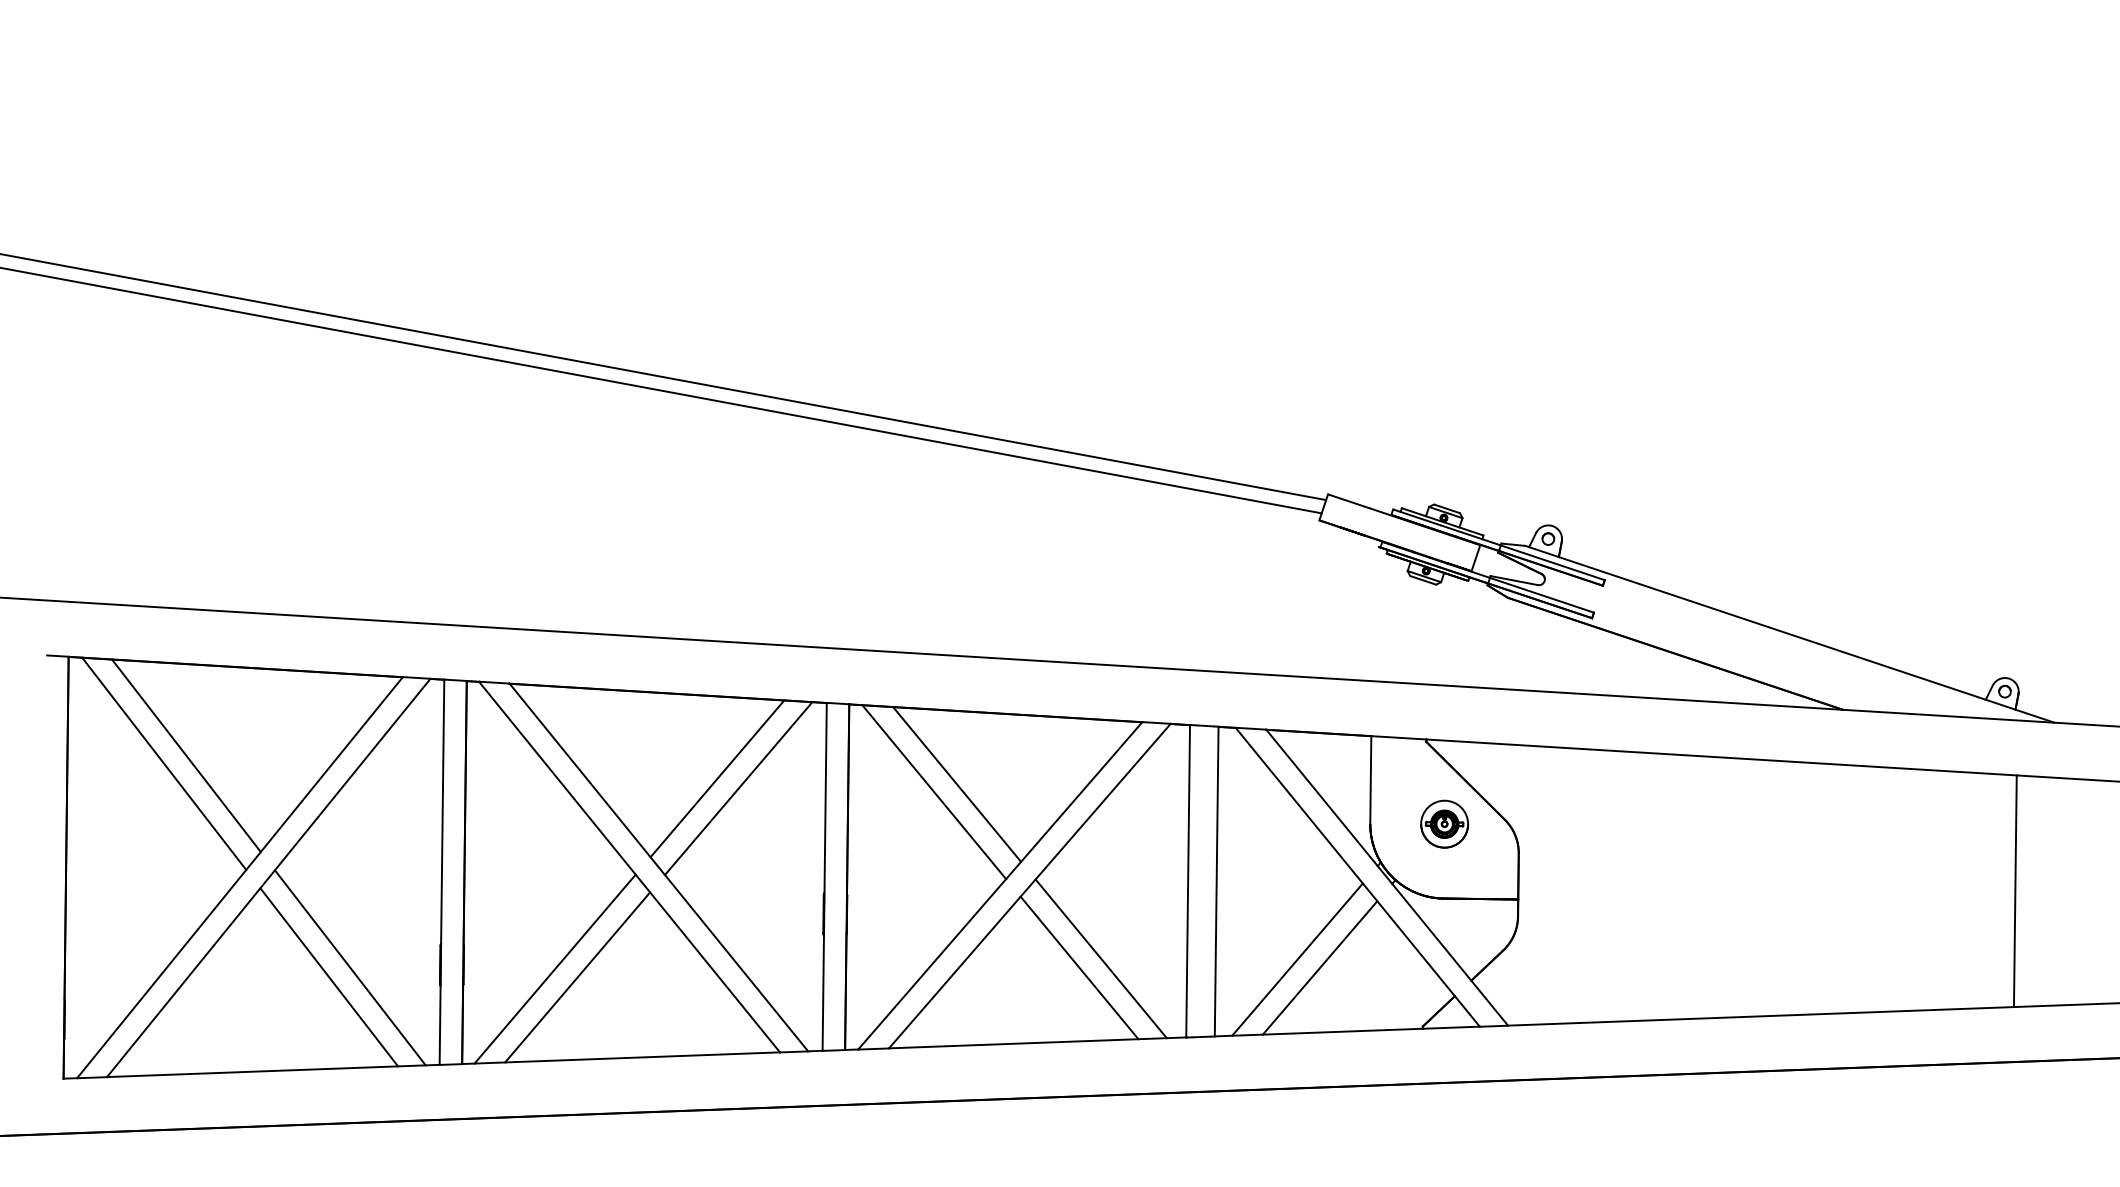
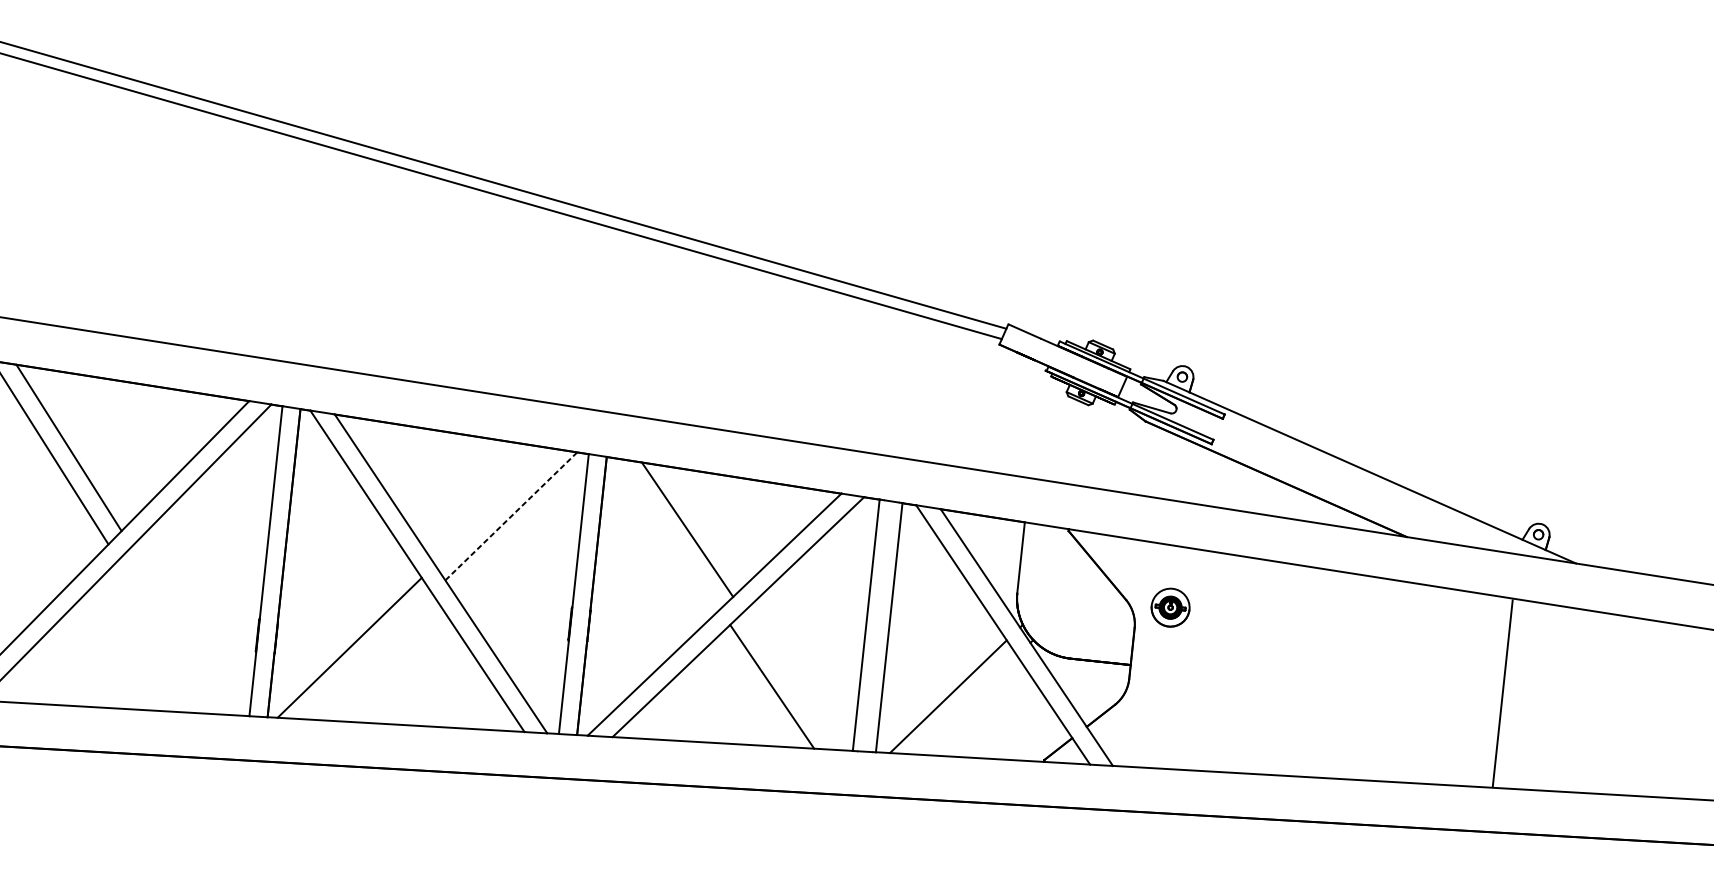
line: (717, 778) -> (495, 506), removed
line: (738, 788) -> (511, 516), solid -> dashed
line: (934, 792) -> (668, 534), removed
part: (1444, 823) -> (1170, 607), moved
line: (2014, 891) -> (1502, 693), moved
line: (1100, 958) -> (789, 680), removed
line: (349, 967) -> (184, 630), removed
line: (1319, 967) -> (965, 704), removed
line: (329, 977) -> (167, 637), removed
line: (577, 977) -> (367, 656), removed

